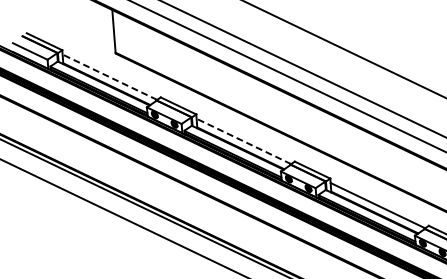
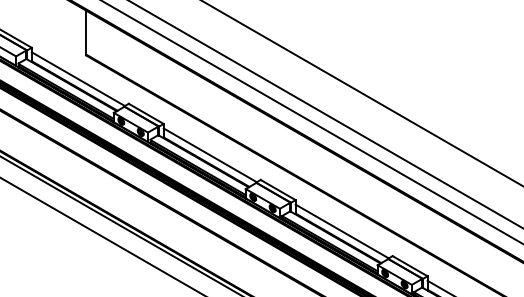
line: (110, 77) -> (78, 79), dashed -> solid
line: (244, 141) -> (210, 155), dashed -> solid

